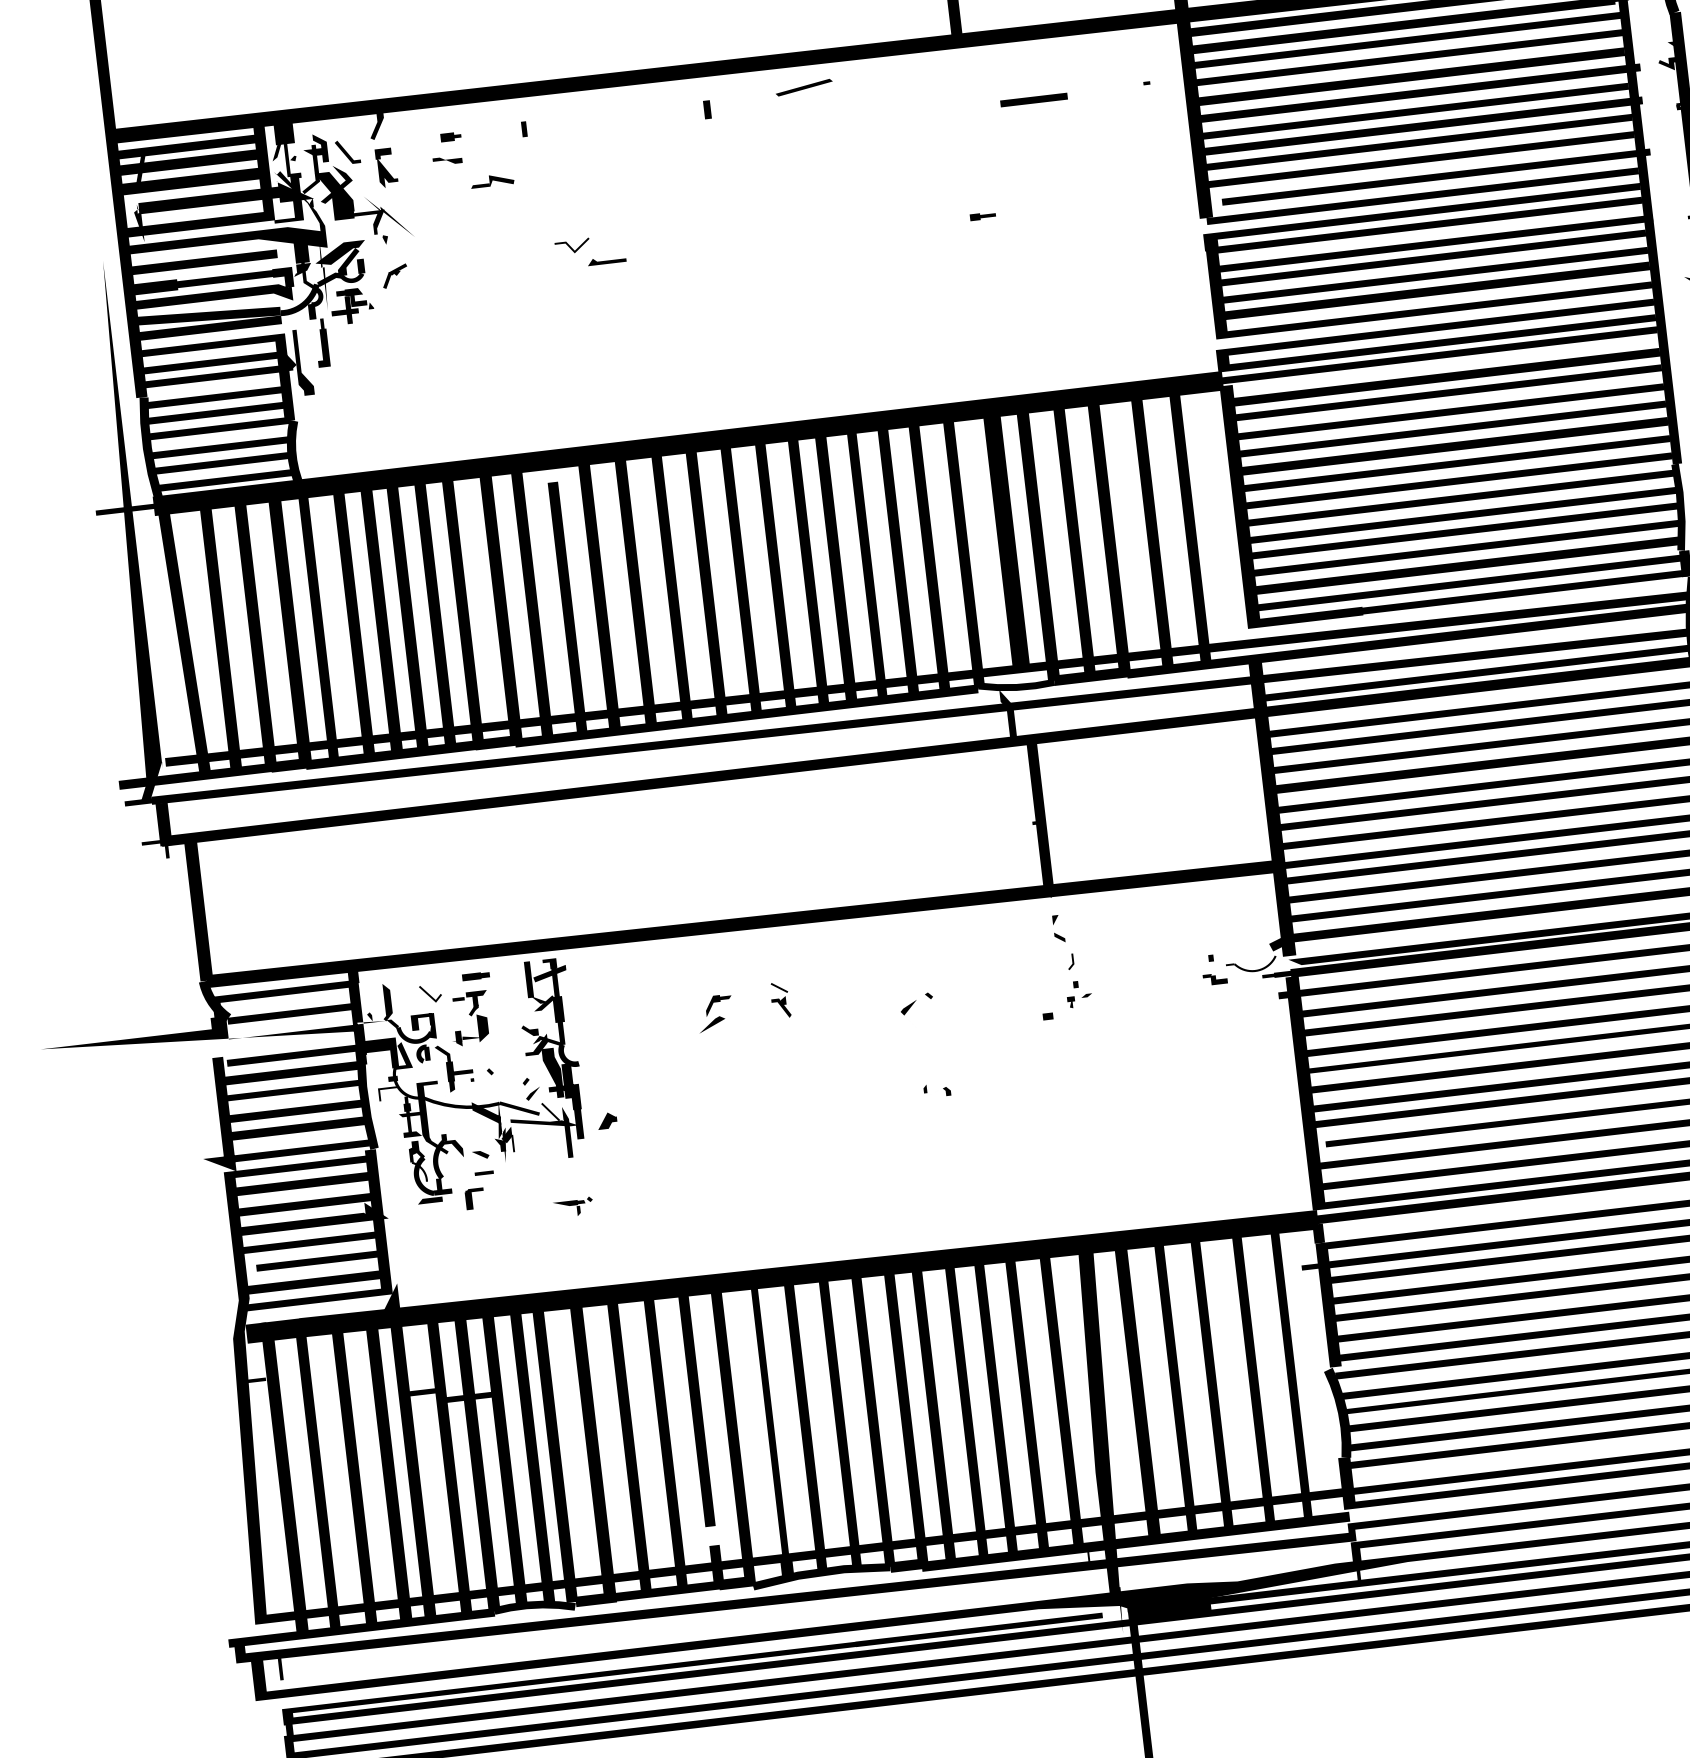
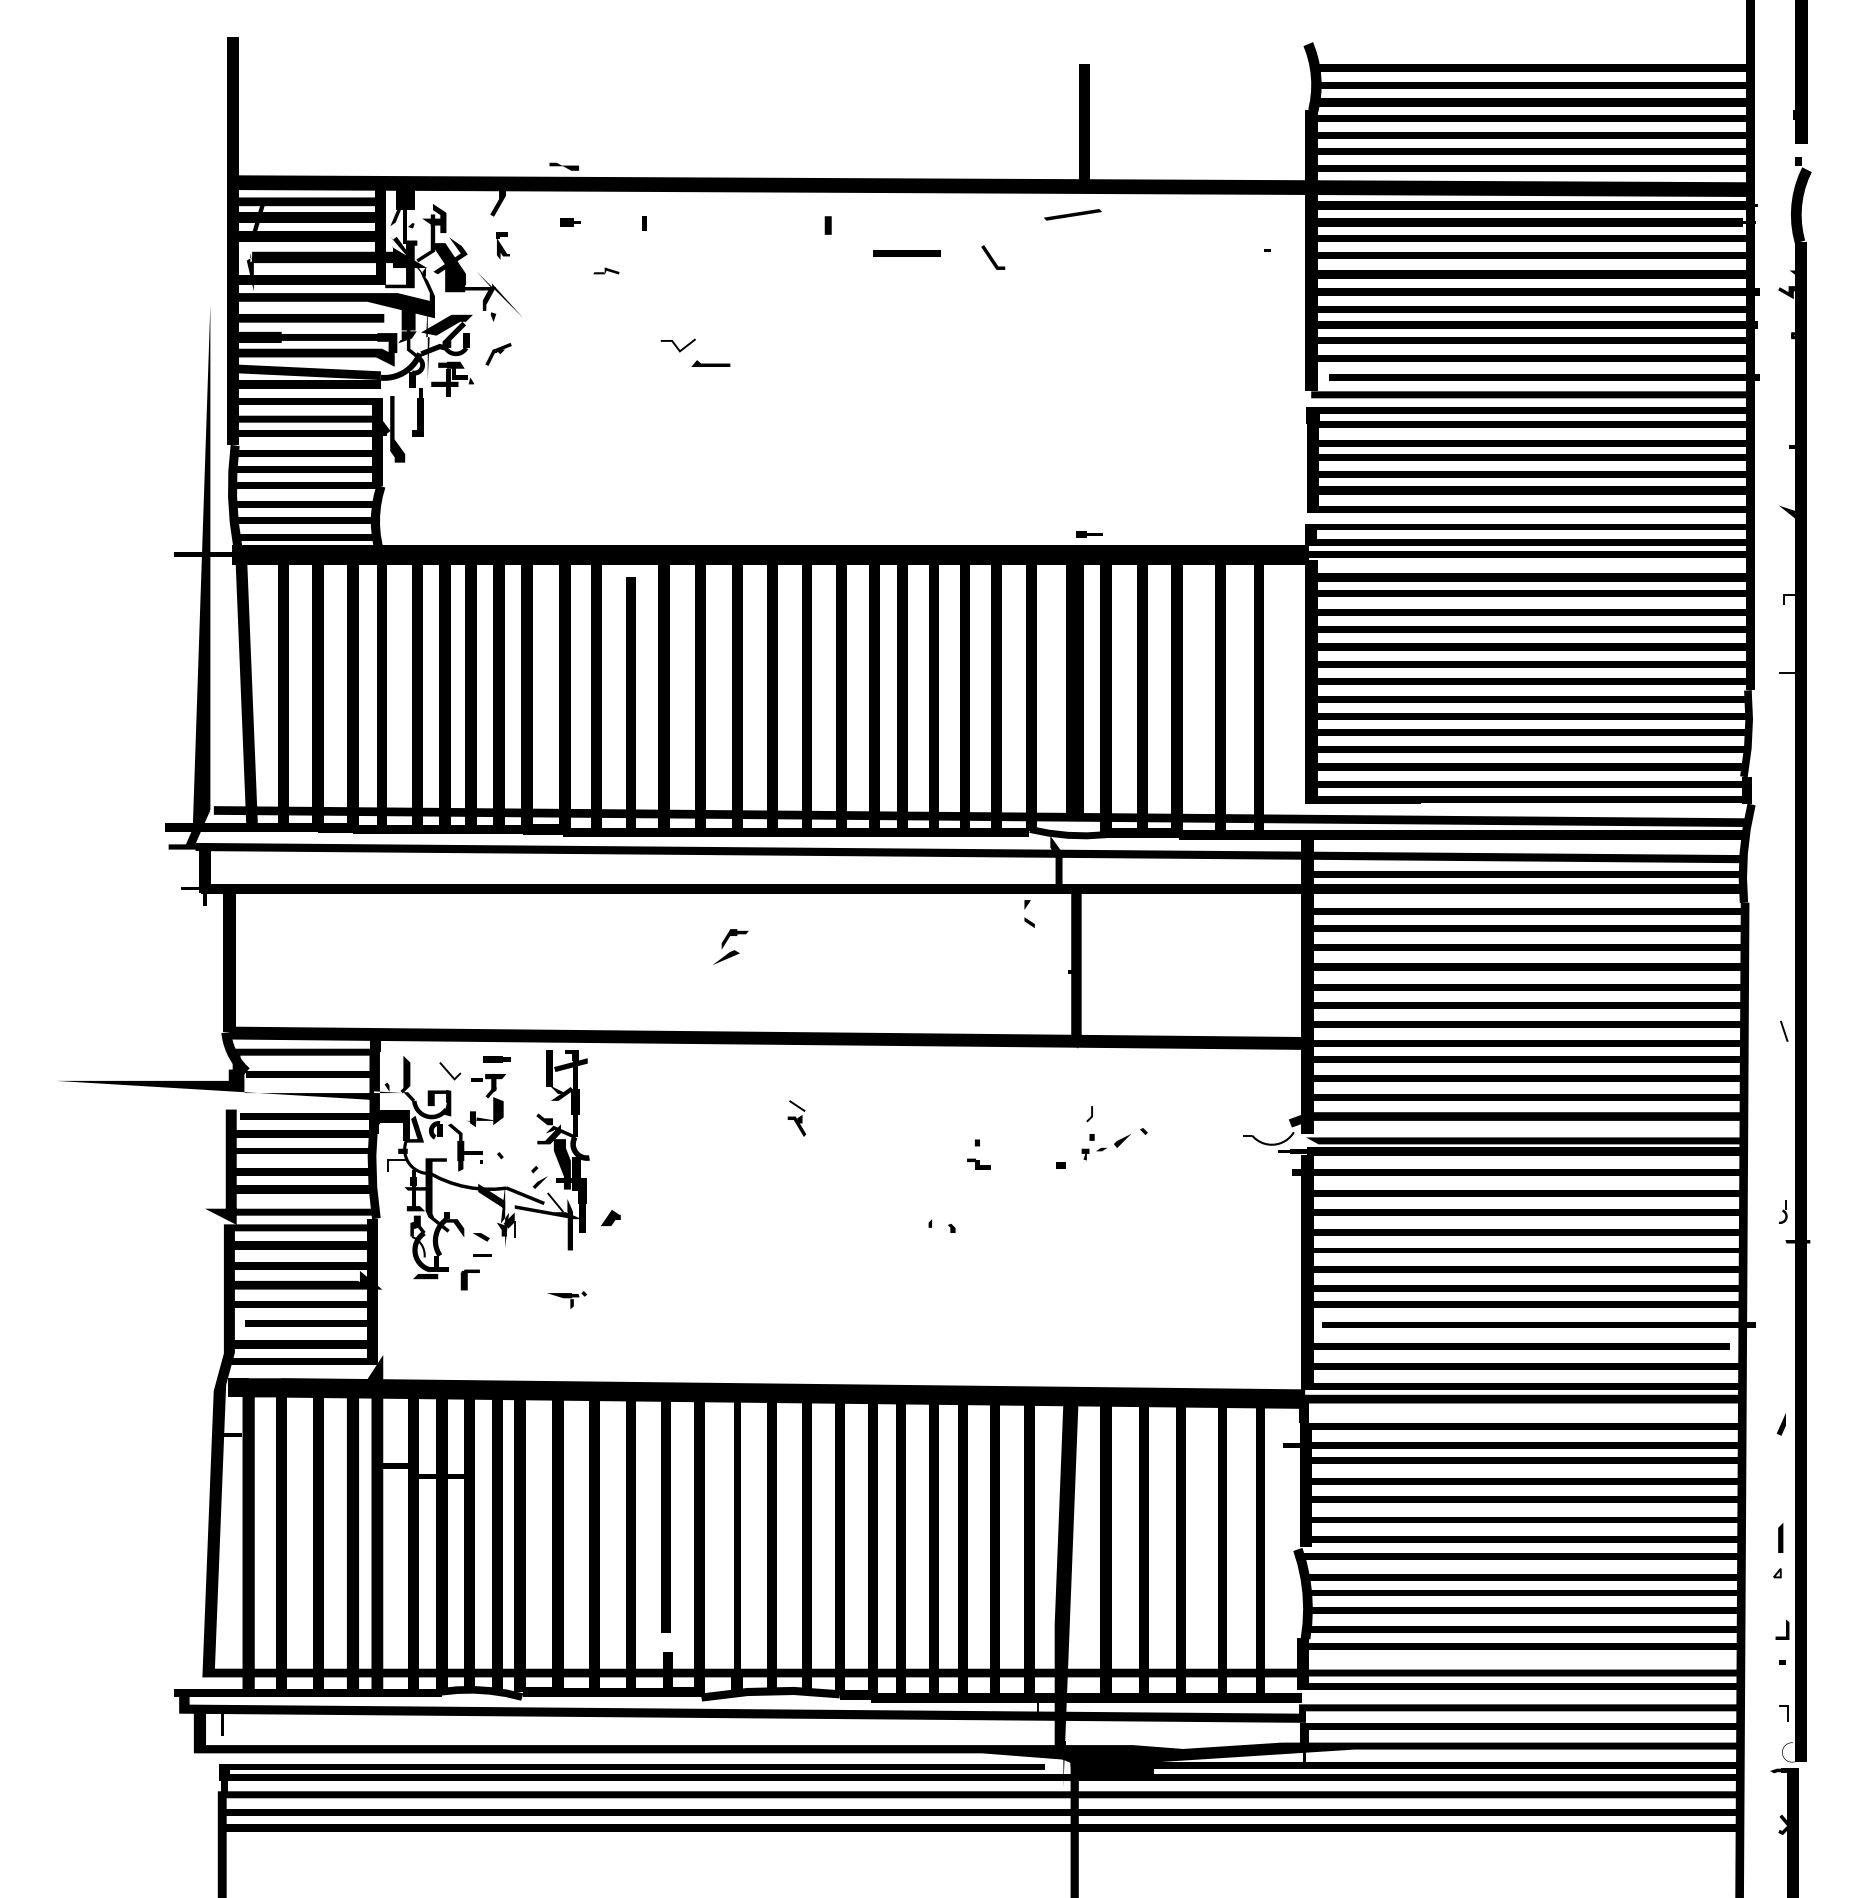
line: (803, 87) -> (1072, 214), moved
line: (1033, 99) -> (906, 253), moved
line: (347, 152) -> (992, 257), moved
line: (446, 160) -> (563, 166), moved
part: (386, 167) -> (502, 245), size x0.7
part: (492, 180) -> (606, 270), size x0.6
line: (983, 216) -> (1089, 534), moved
part: (1058, 928) -> (1029, 913), moved
part: (1213, 969) -> (978, 1154), moved
curve: (915, 1001) -> (1129, 1135), moved
part: (715, 1013) -> (730, 946), moved

